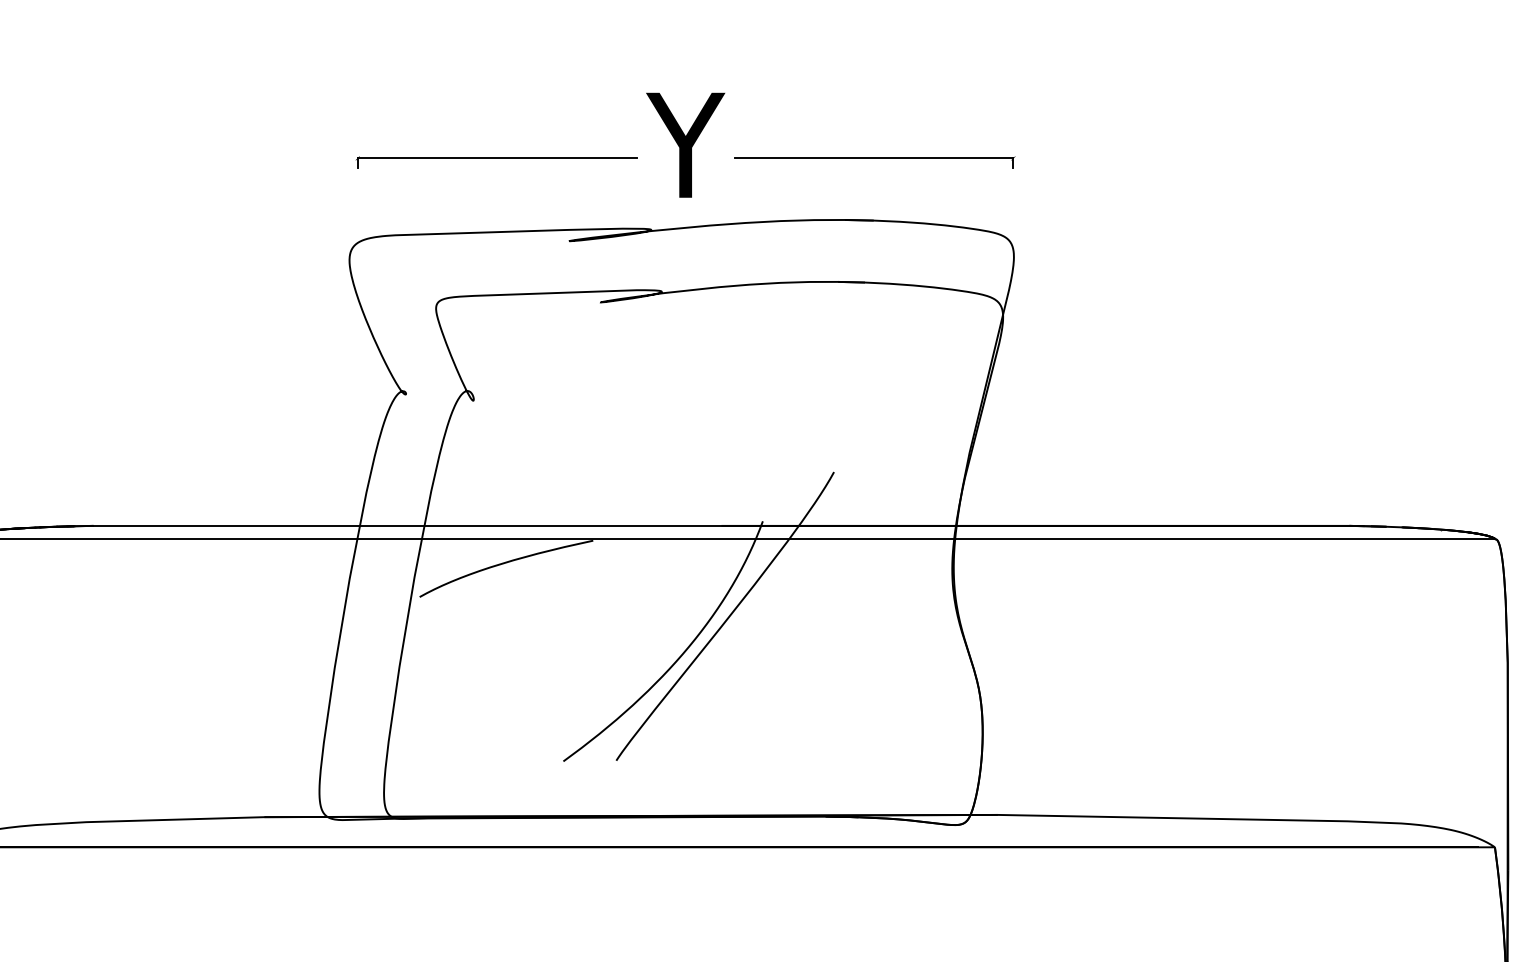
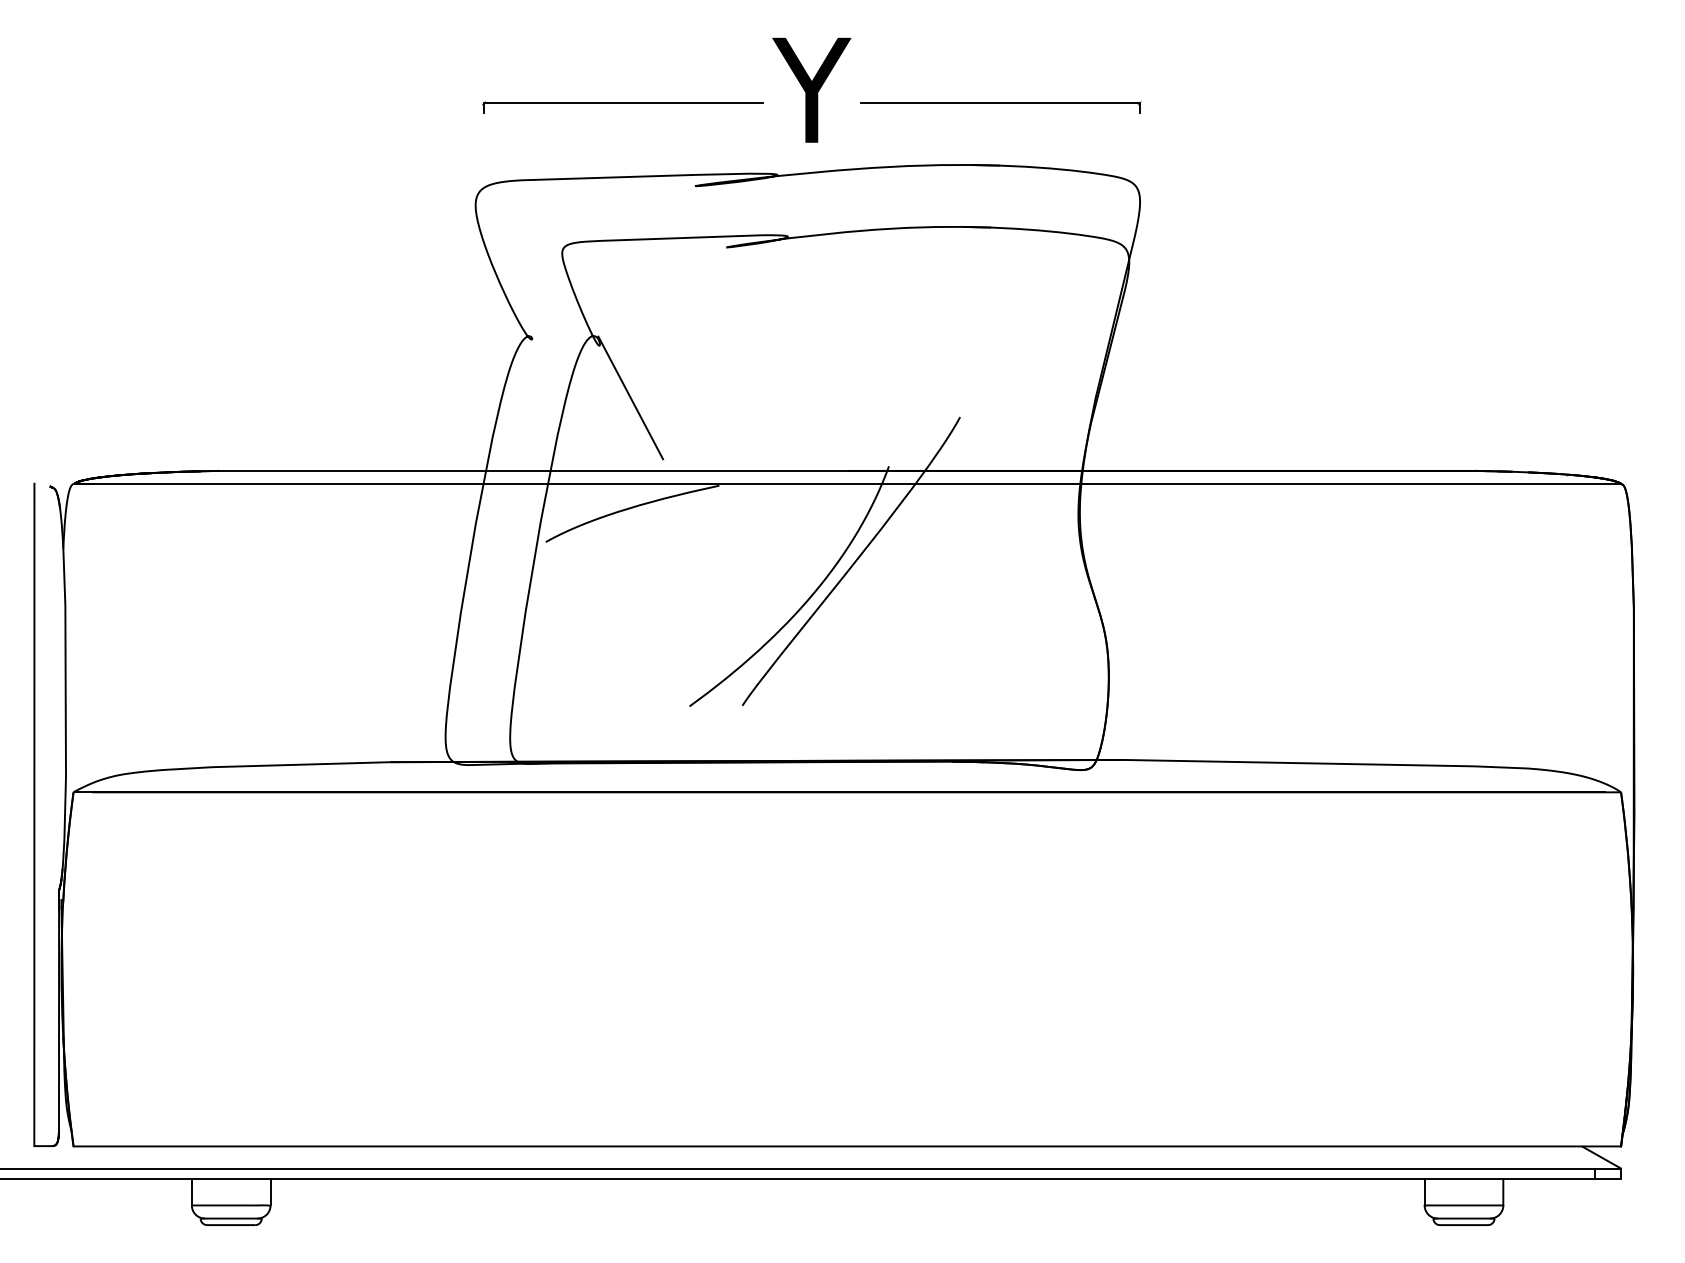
line: (504, 452) -> (630, 397), added

